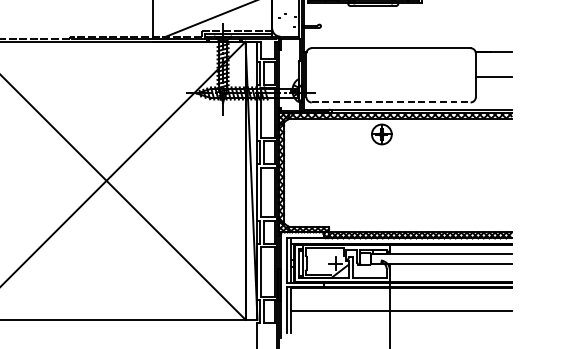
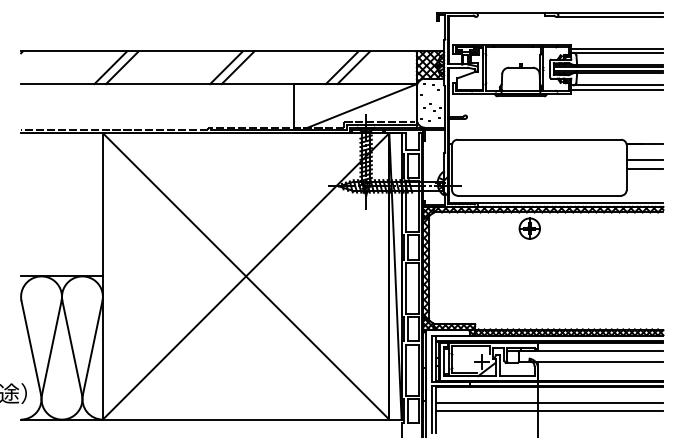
line: (493, 67) -> (644, 159), added
line: (391, 102) -> (539, 195), dashed -> solid
line: (400, 303) -> (549, 402), added

